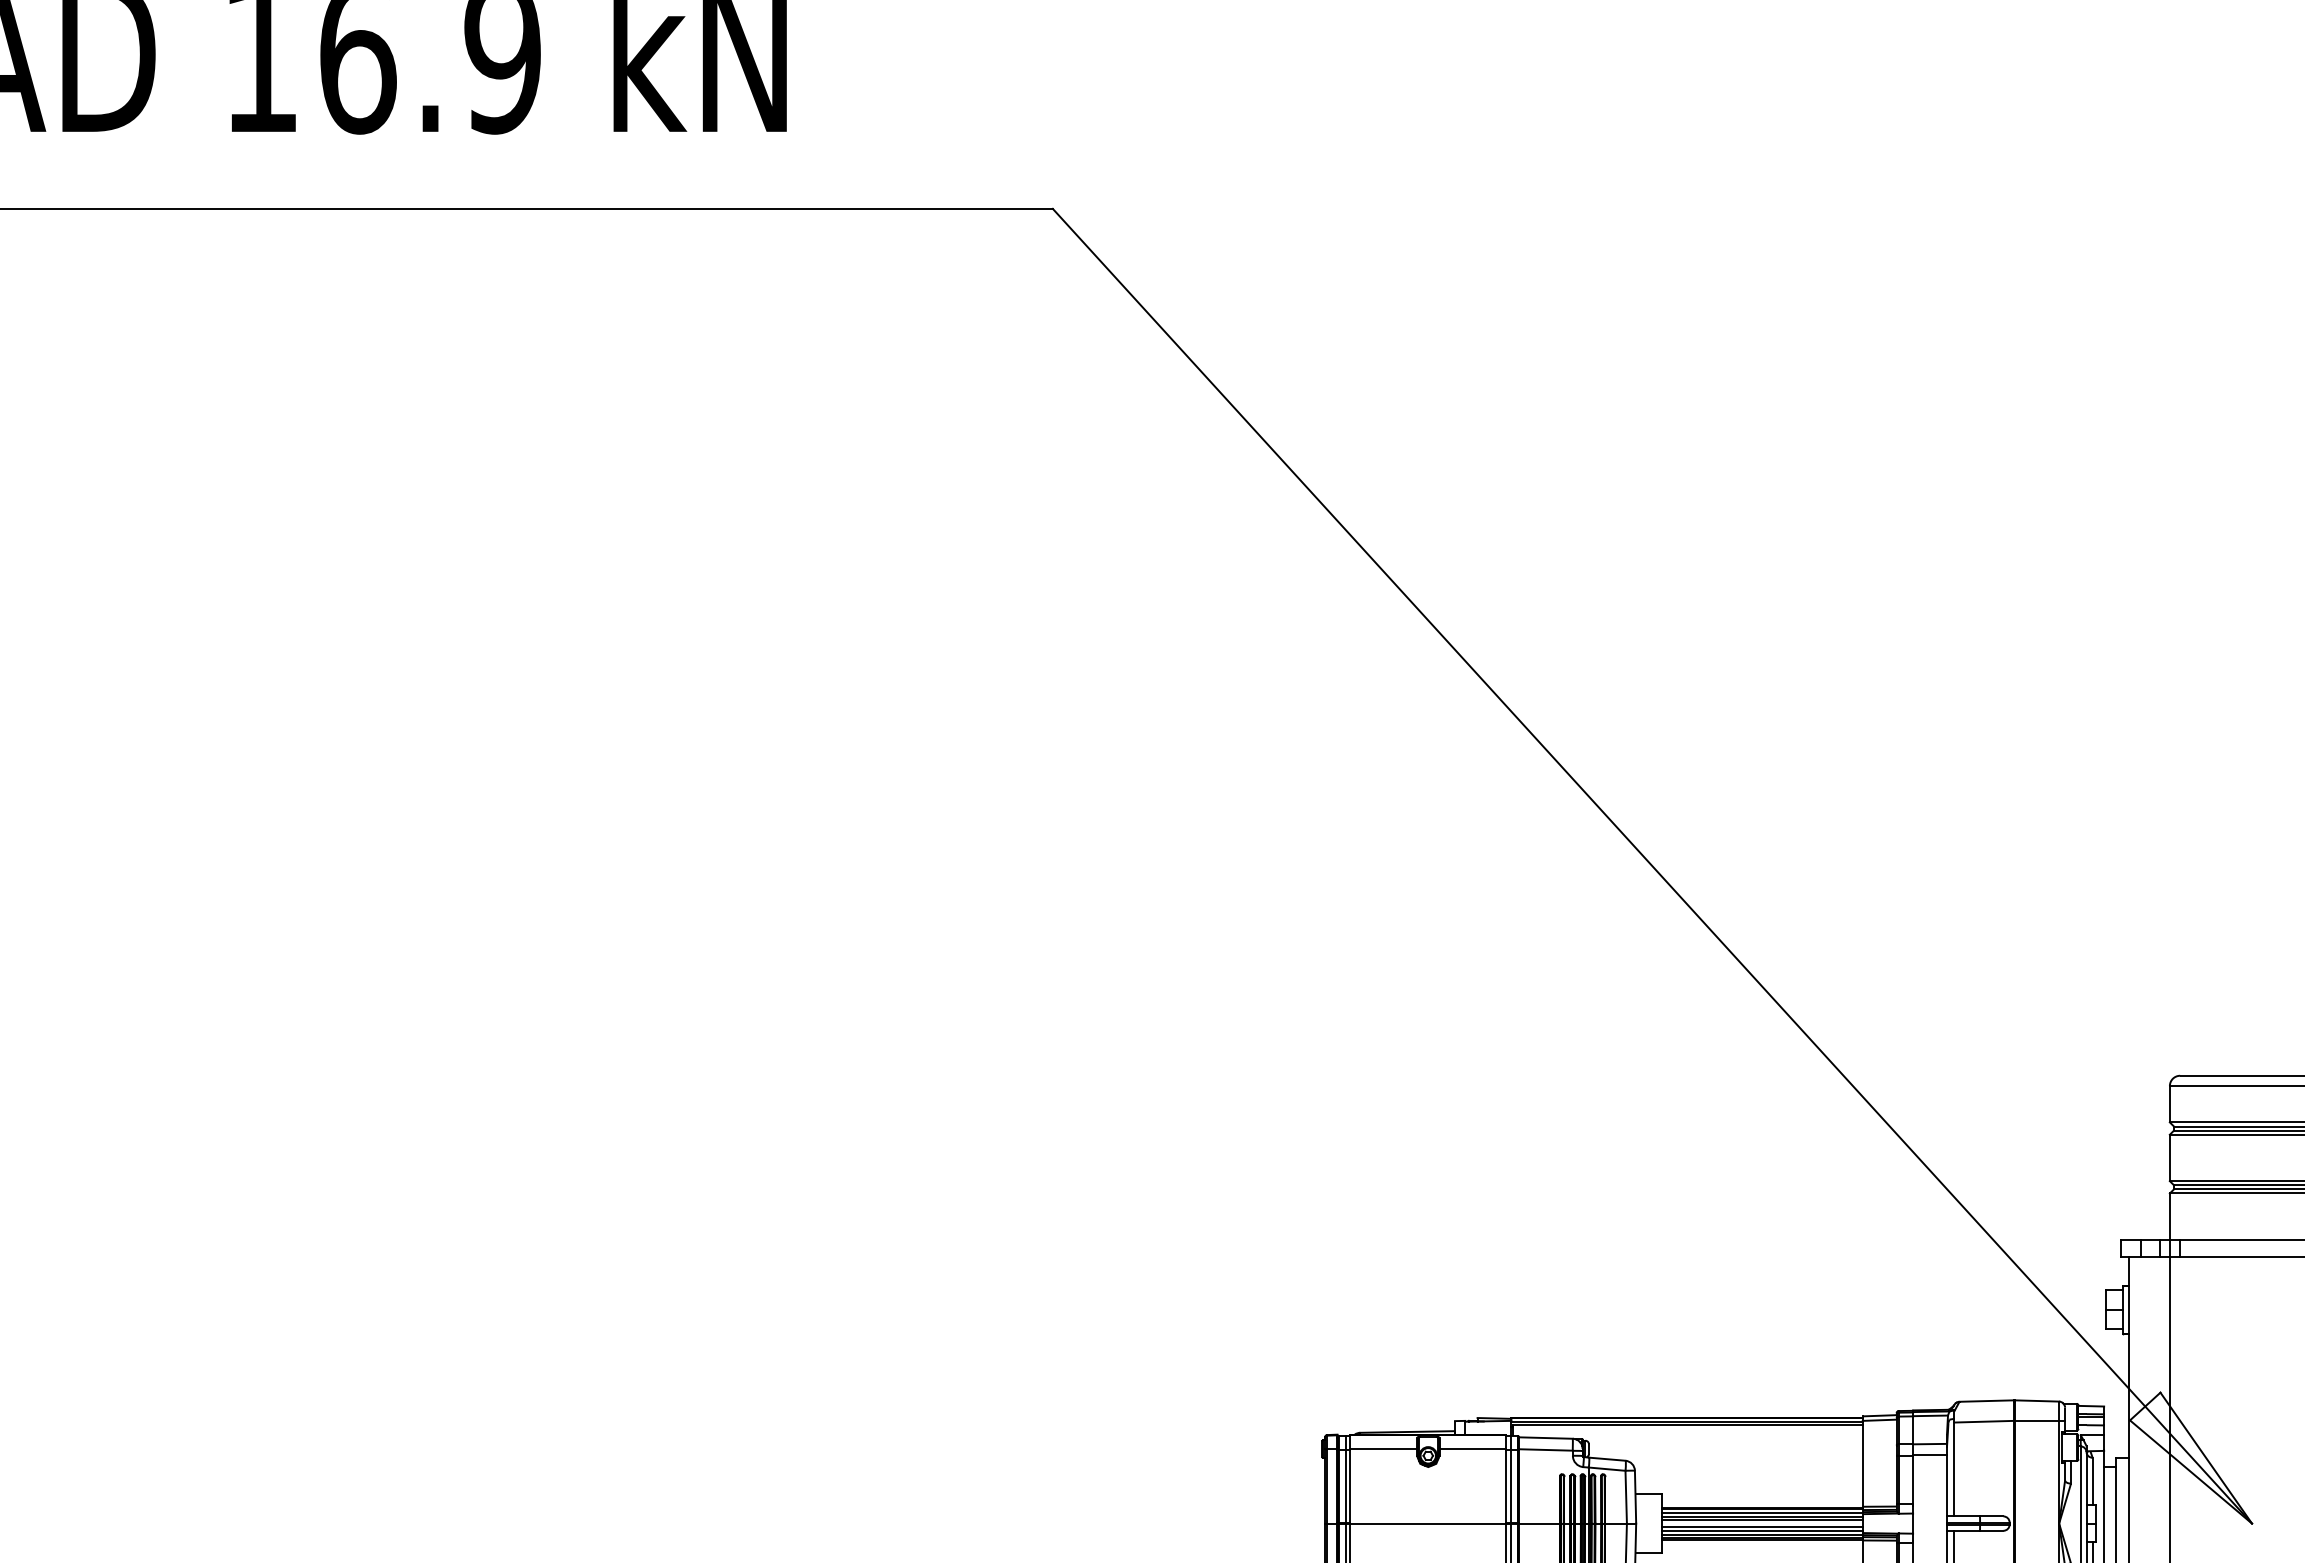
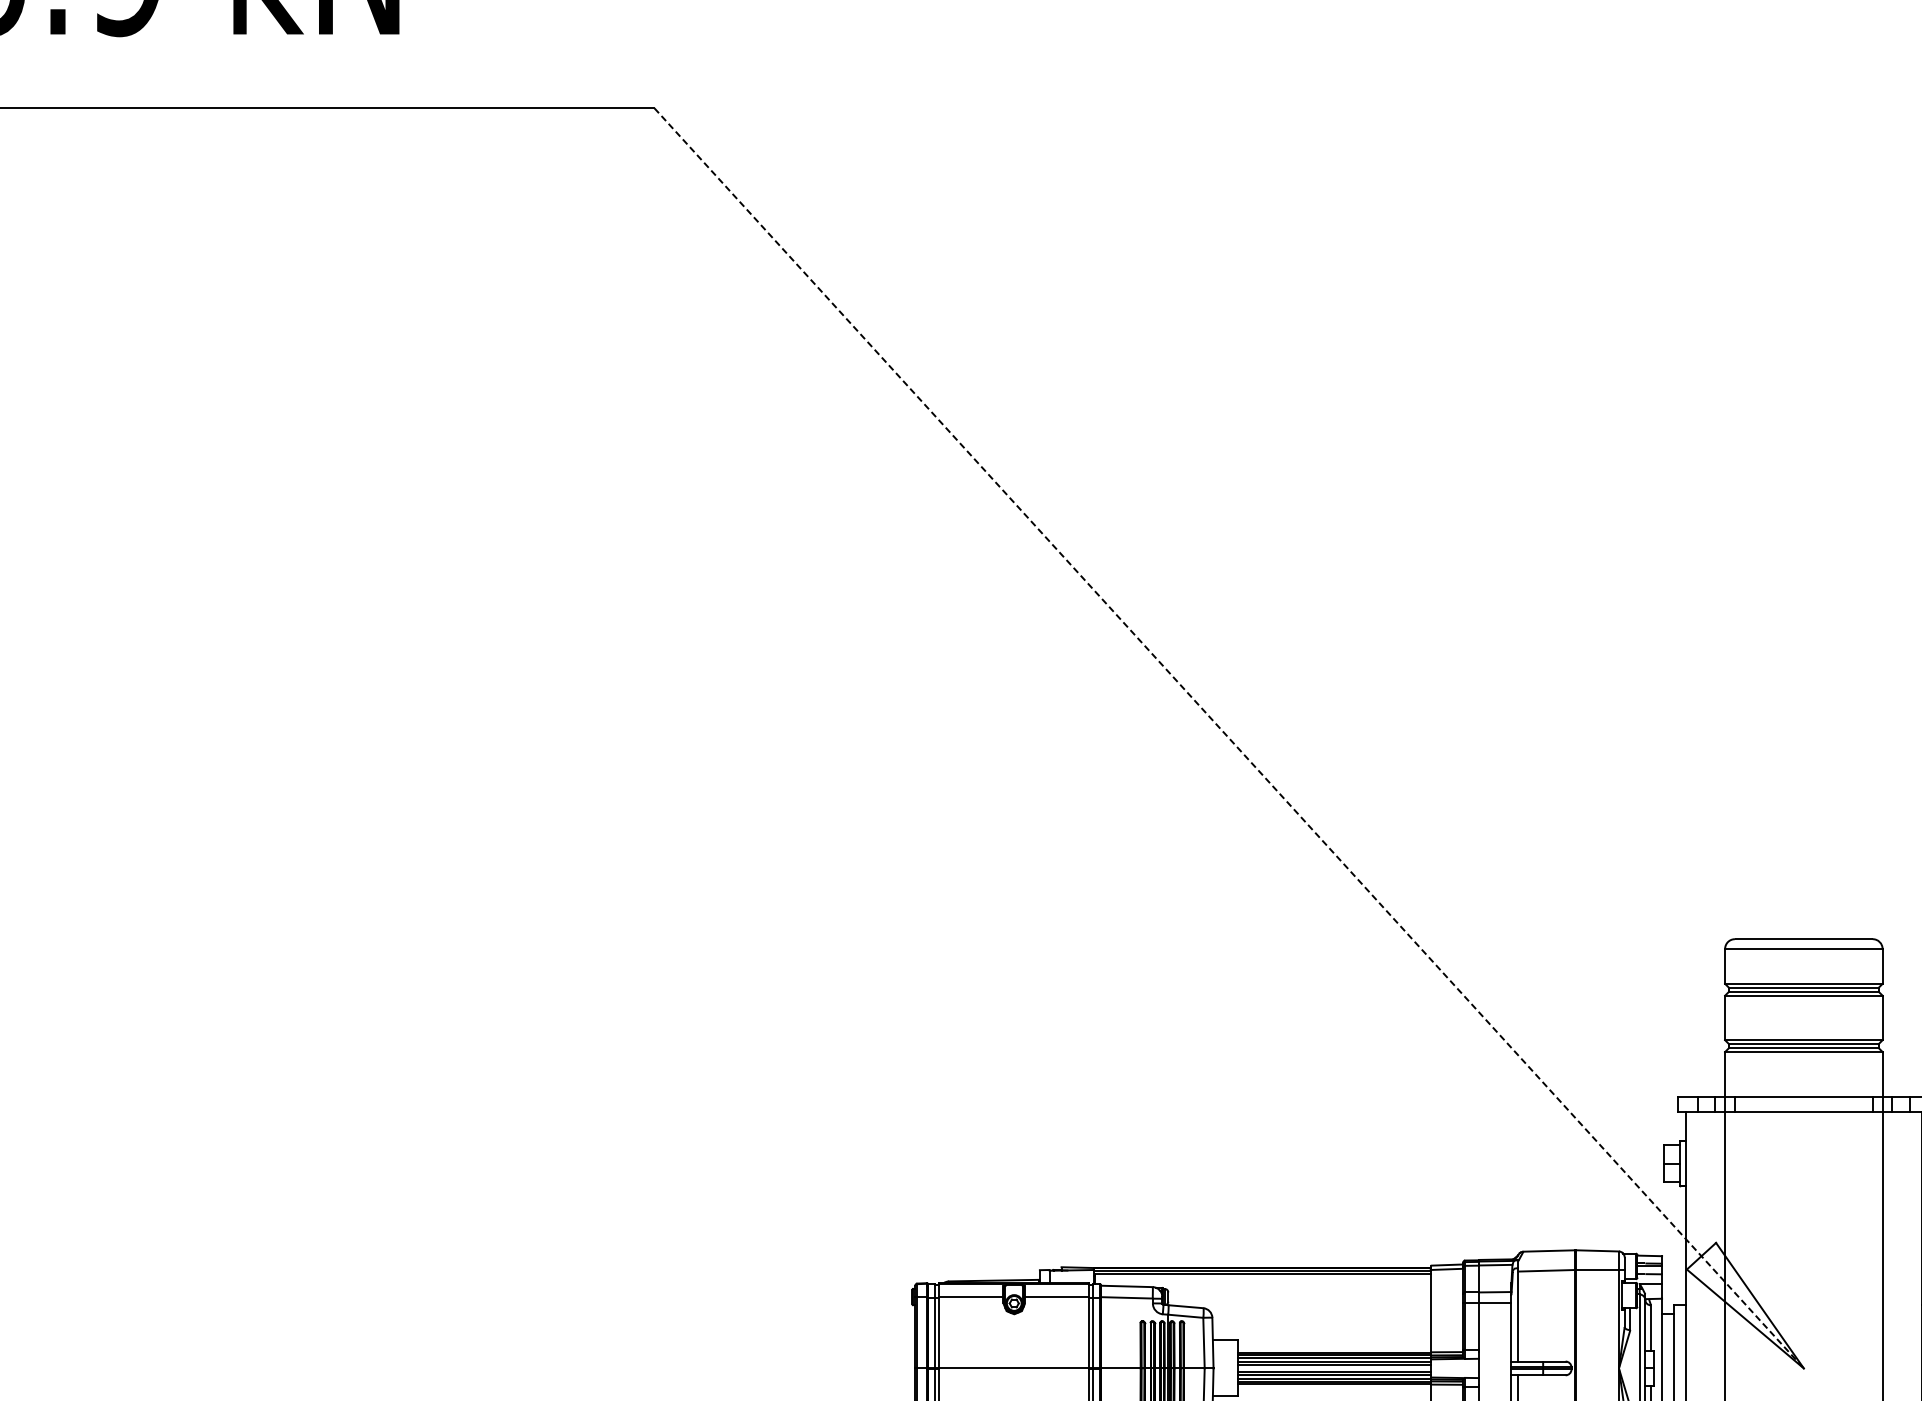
line: (1652, 866) -> (1229, 738), solid -> dashed

